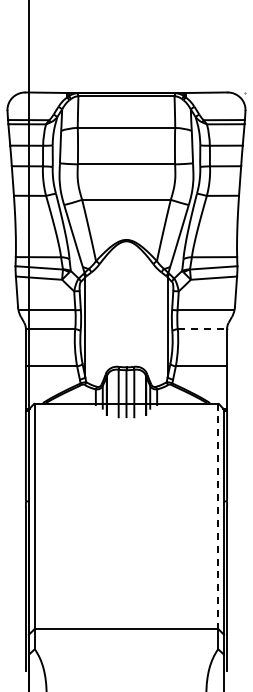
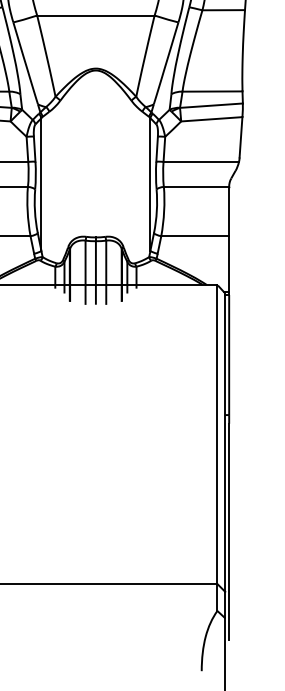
line: (202, 329) -> (196, 187), dashed -> solid
line: (218, 516) -> (217, 435), dashed -> solid

